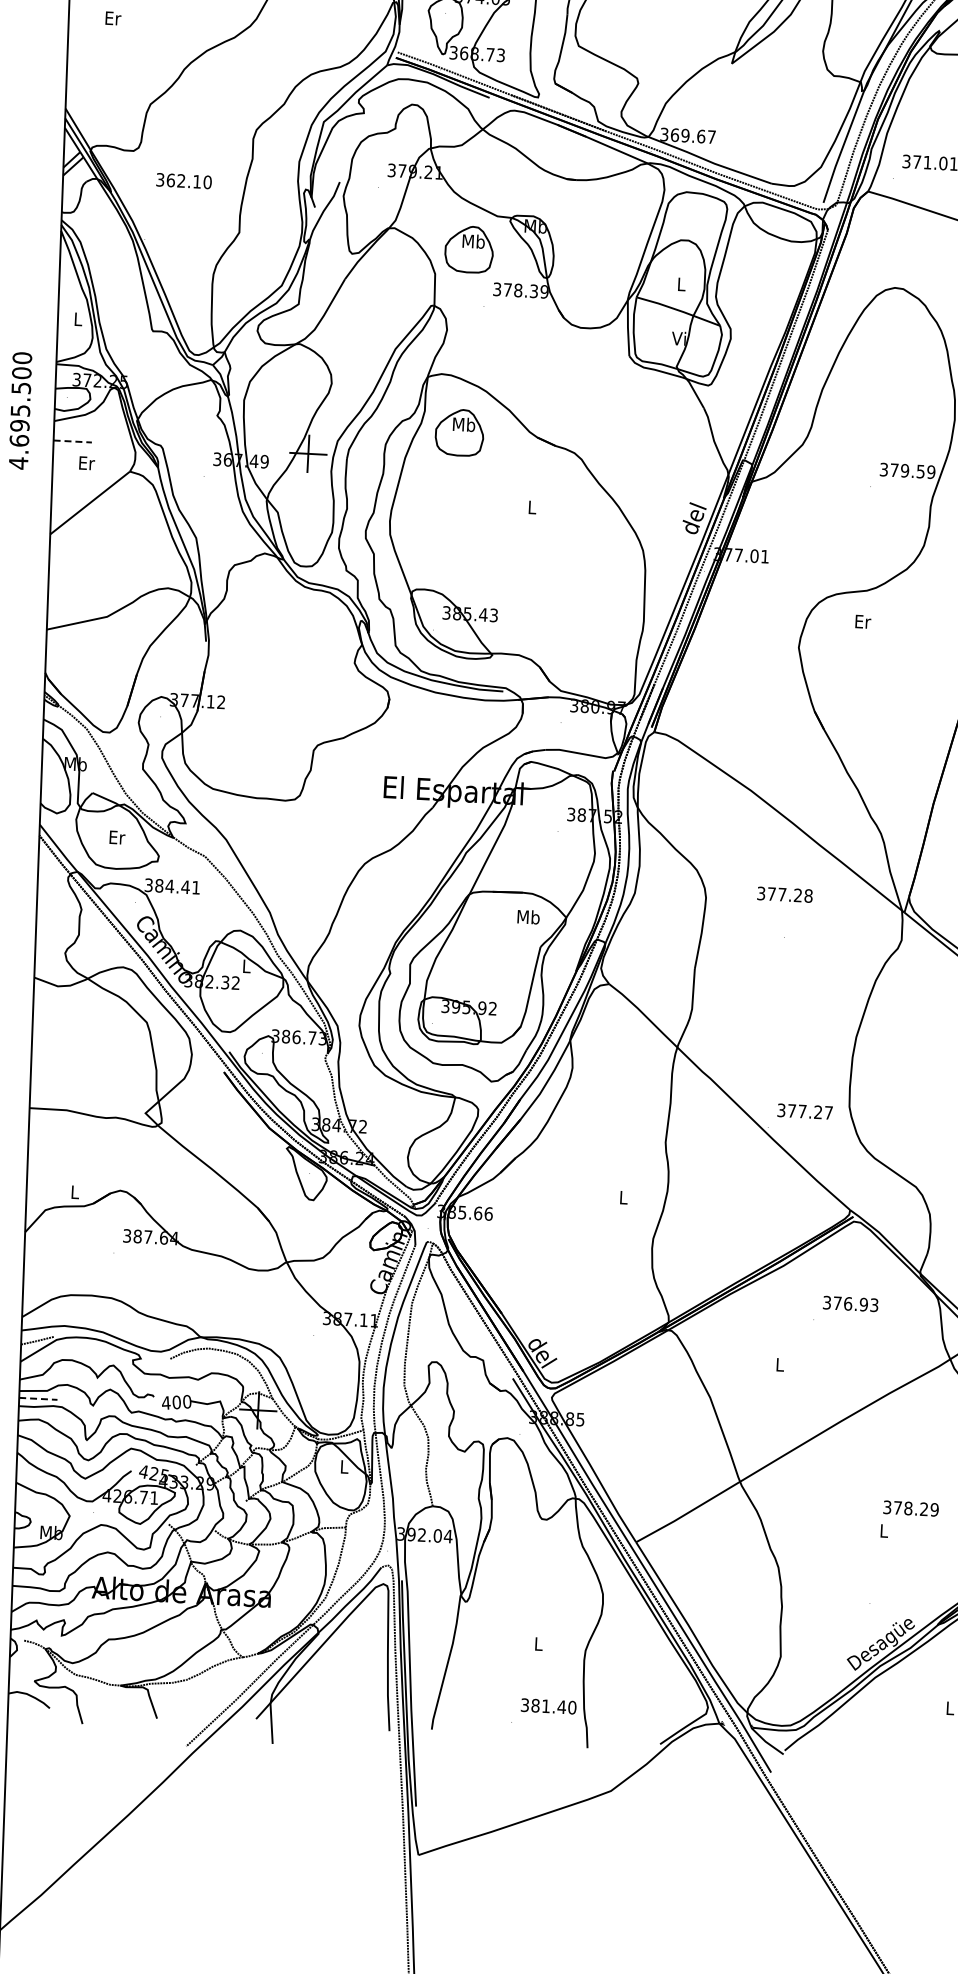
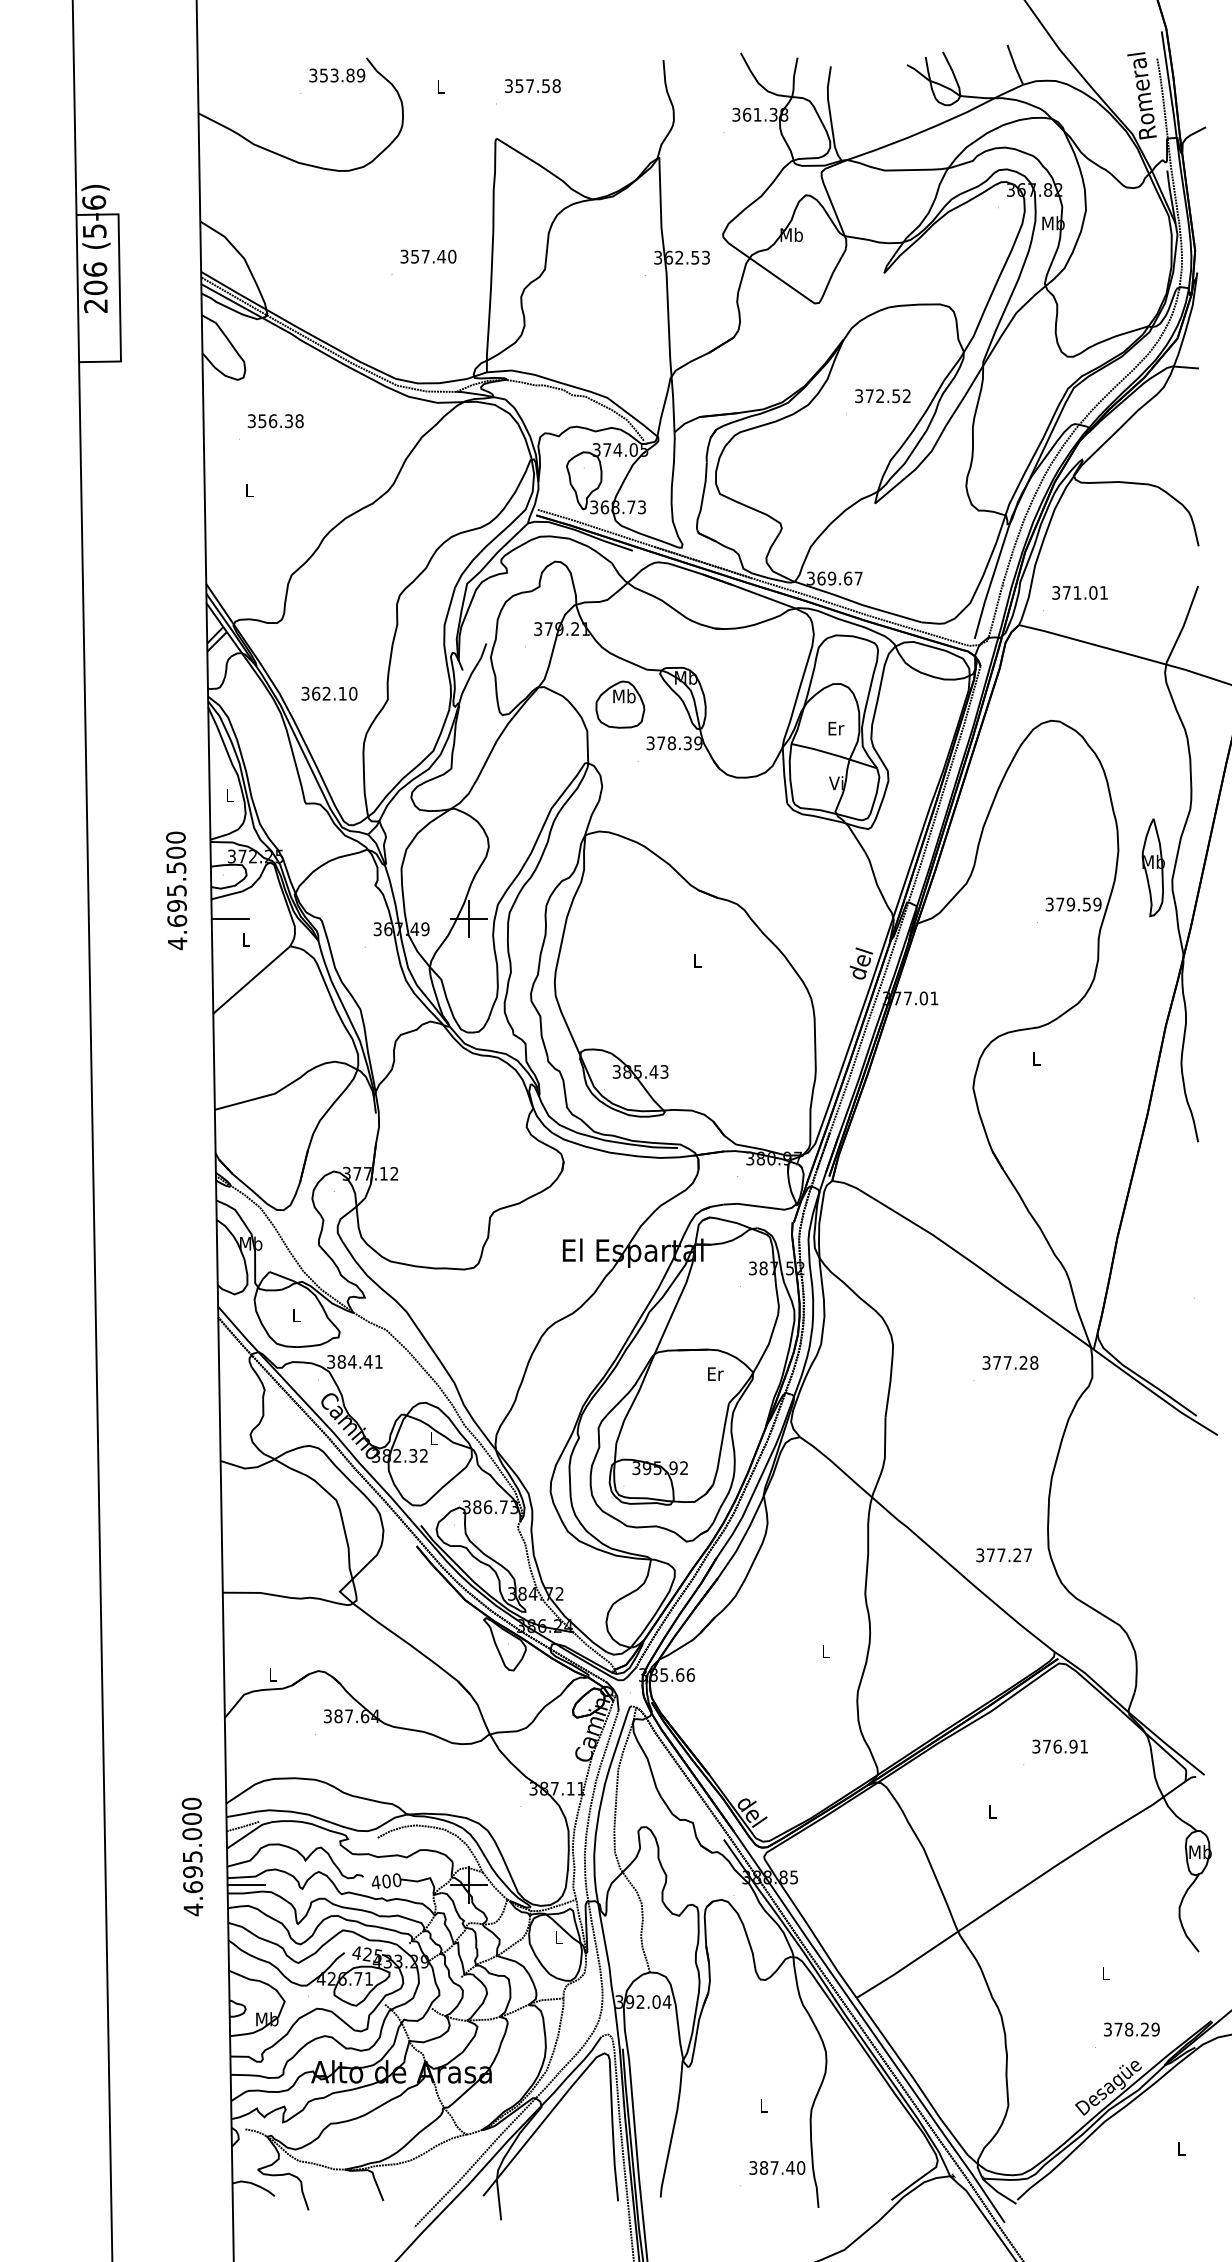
text: (113, 18) -> (249, 490), Er -> L
text: (184, 180) -> (329, 693), moved
text: (682, 284) -> (836, 728), L -> Er
part: (459, 432) -> (620, 889), removed
line: (73, 441) -> (231, 918), dashed -> solid
text: (86, 462) -> (246, 939), Er -> L
text: (862, 621) -> (1036, 1058), Er -> L
text: (116, 837) -> (296, 1315), Er -> L
text: (785, 894) -> (1010, 1362), moved
text: (528, 916) -> (715, 1373), Mb -> Er
text: (874, 1305) -> (1084, 1746), 376.93 -> 376.91
line: (38, 1399) -> (247, 1885), dashed -> solid
text: (910, 1508) -> (1131, 2029), moved
text: (546, 1705) -> (774, 2167), 381.40 -> 387.40

